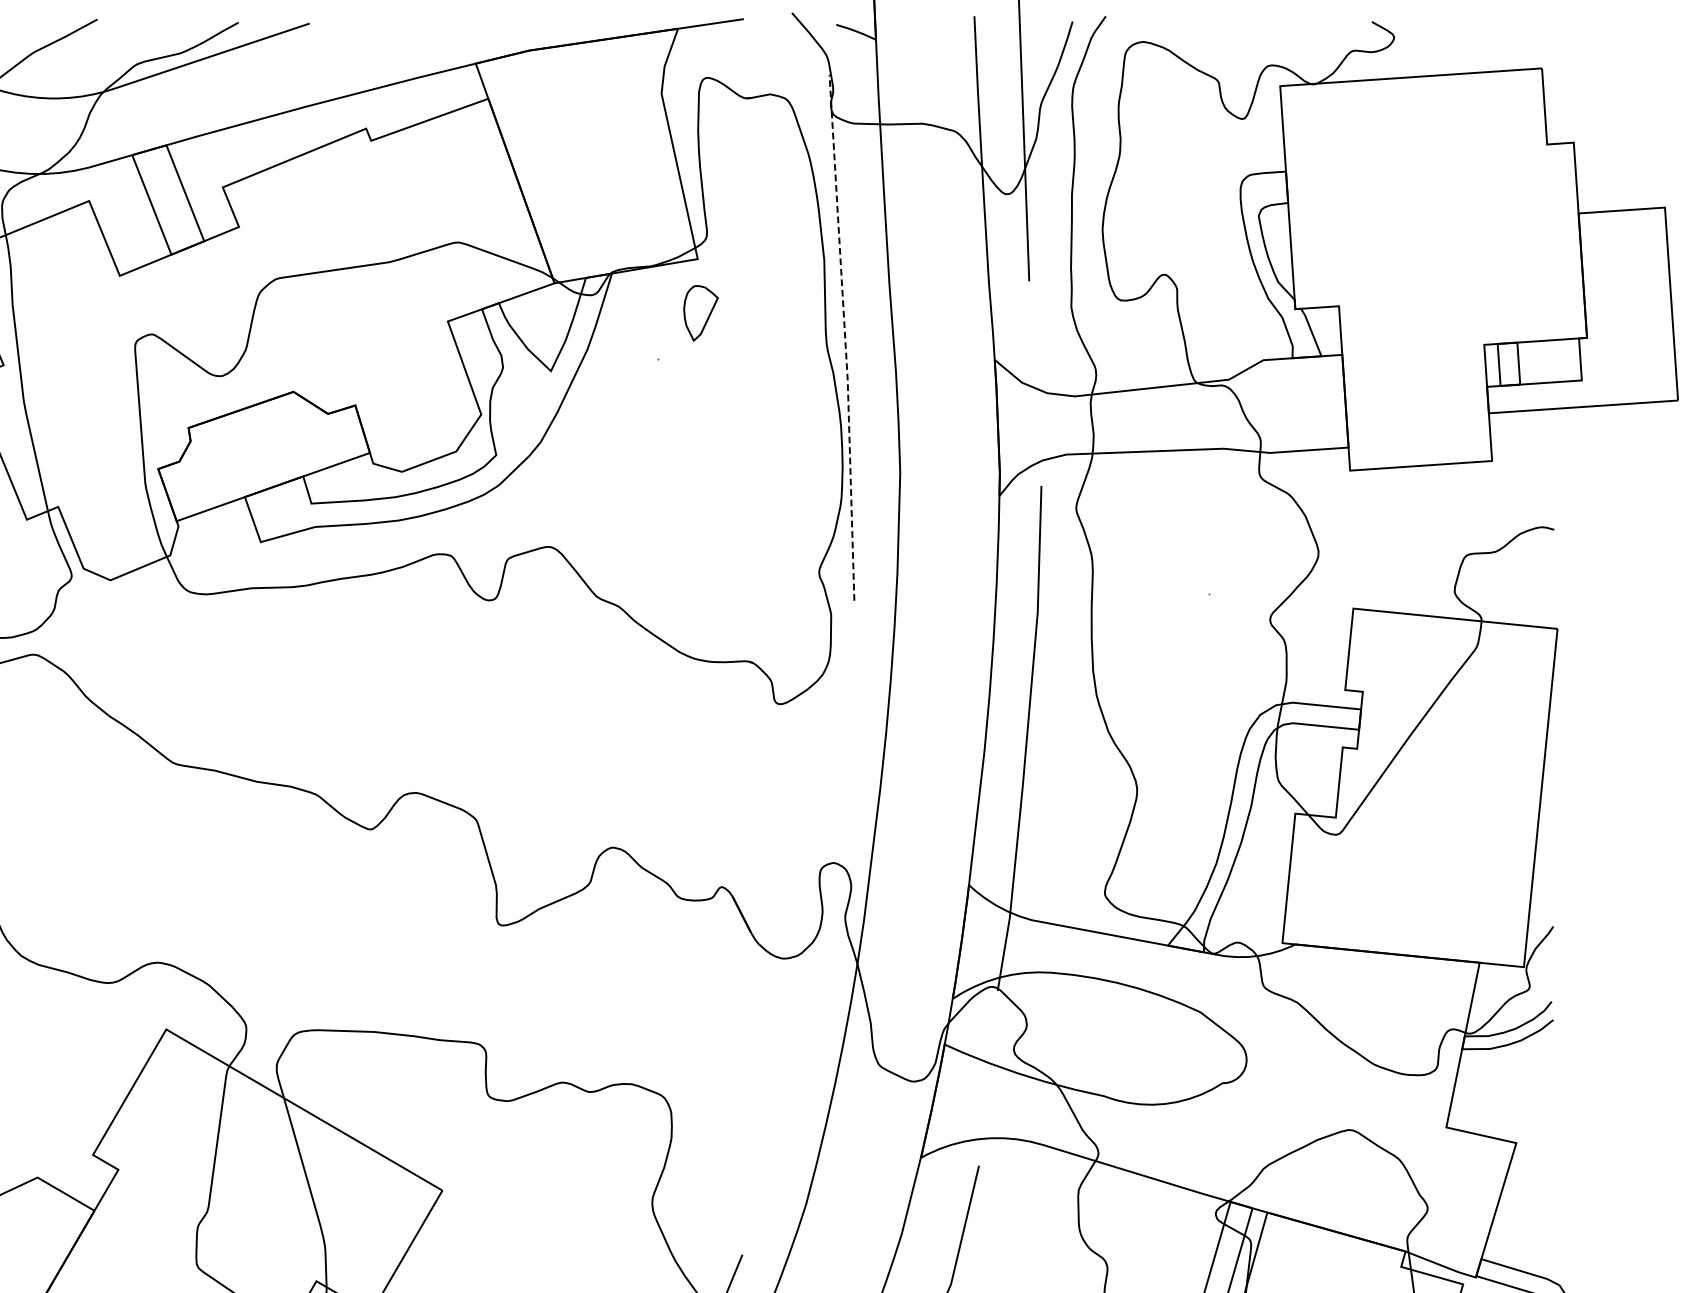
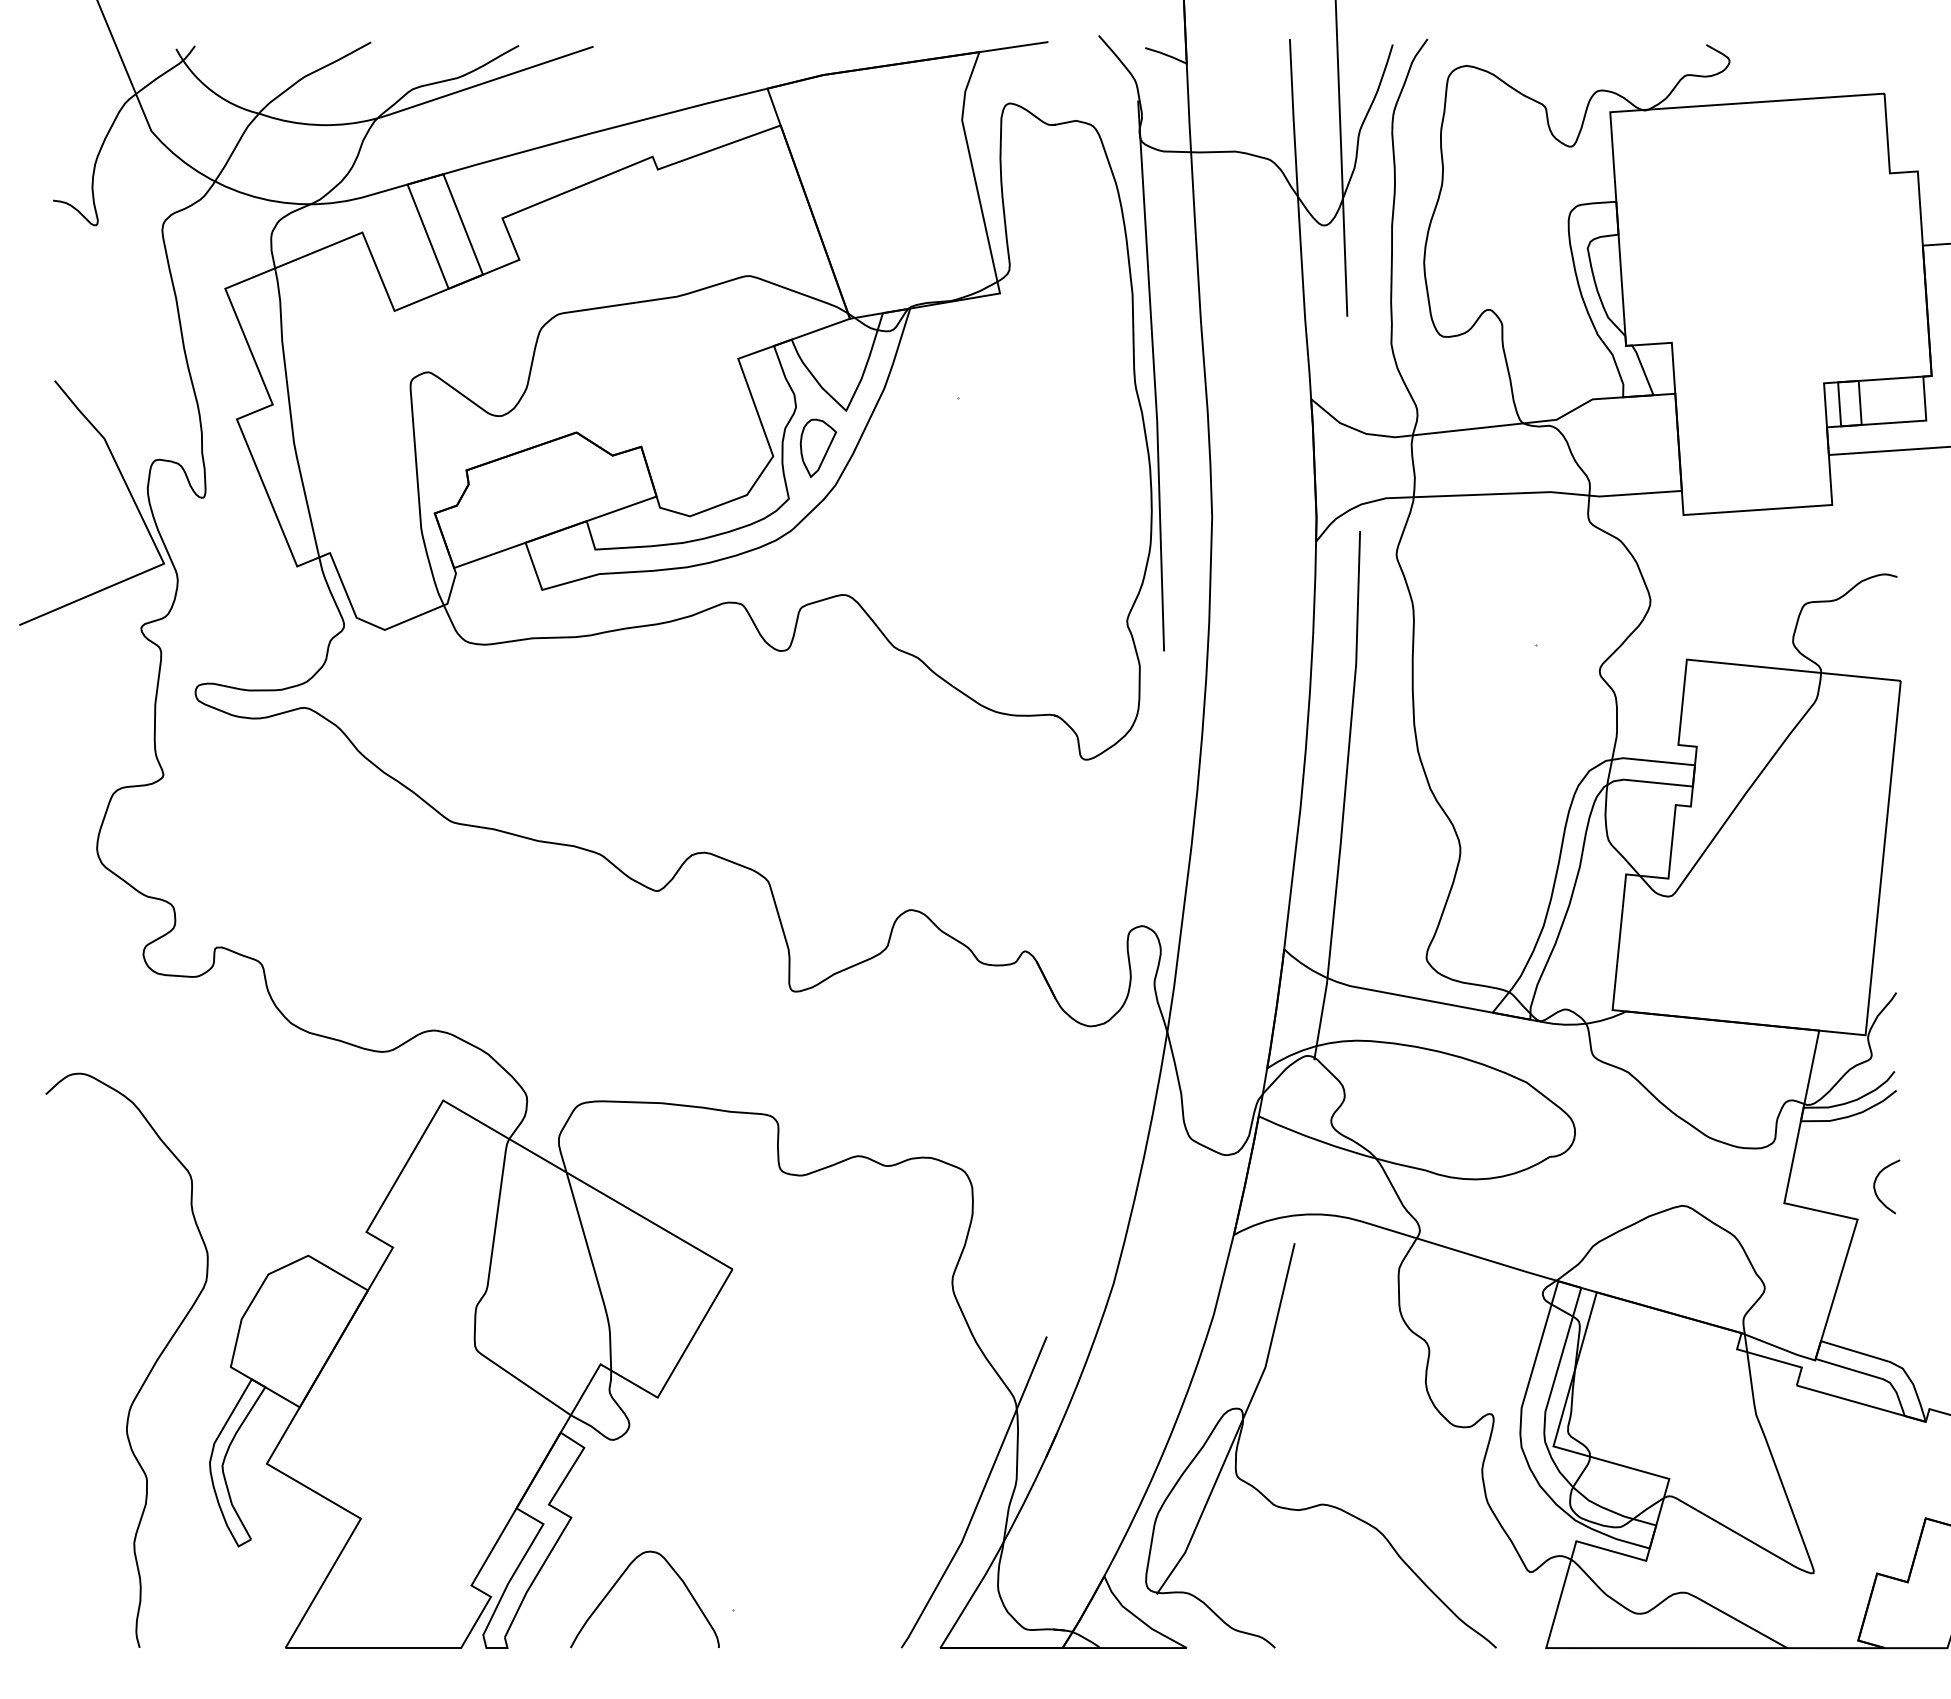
part: (700, 313) -> (817, 448), moved
line: (845, 338) -> (1154, 376), dashed -> solid
curve: (1533, 1111) -> (1875, 1186), added

